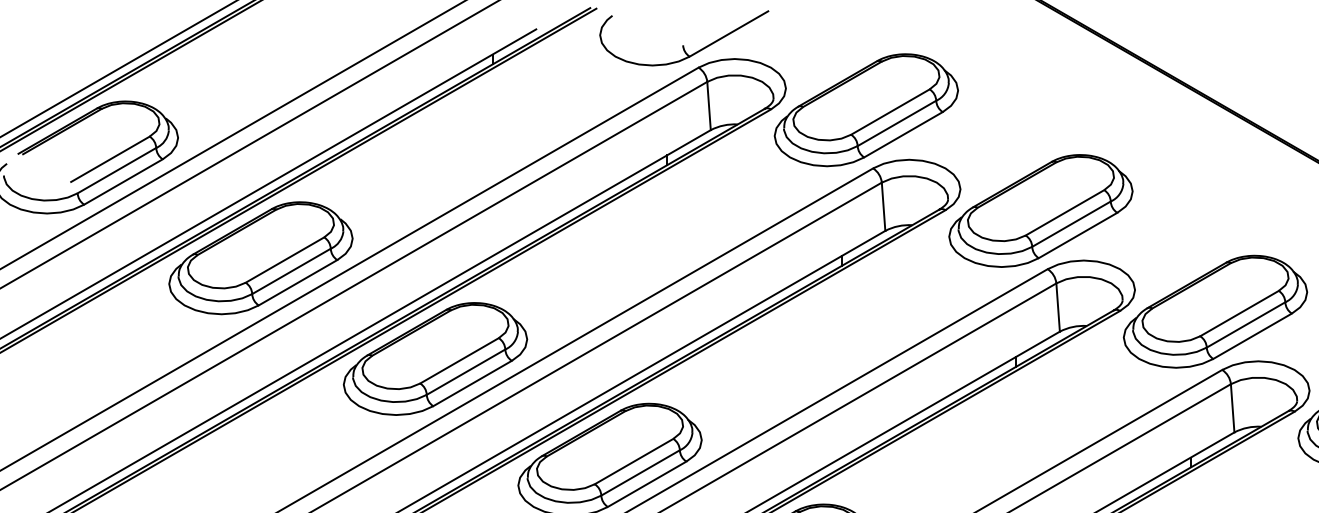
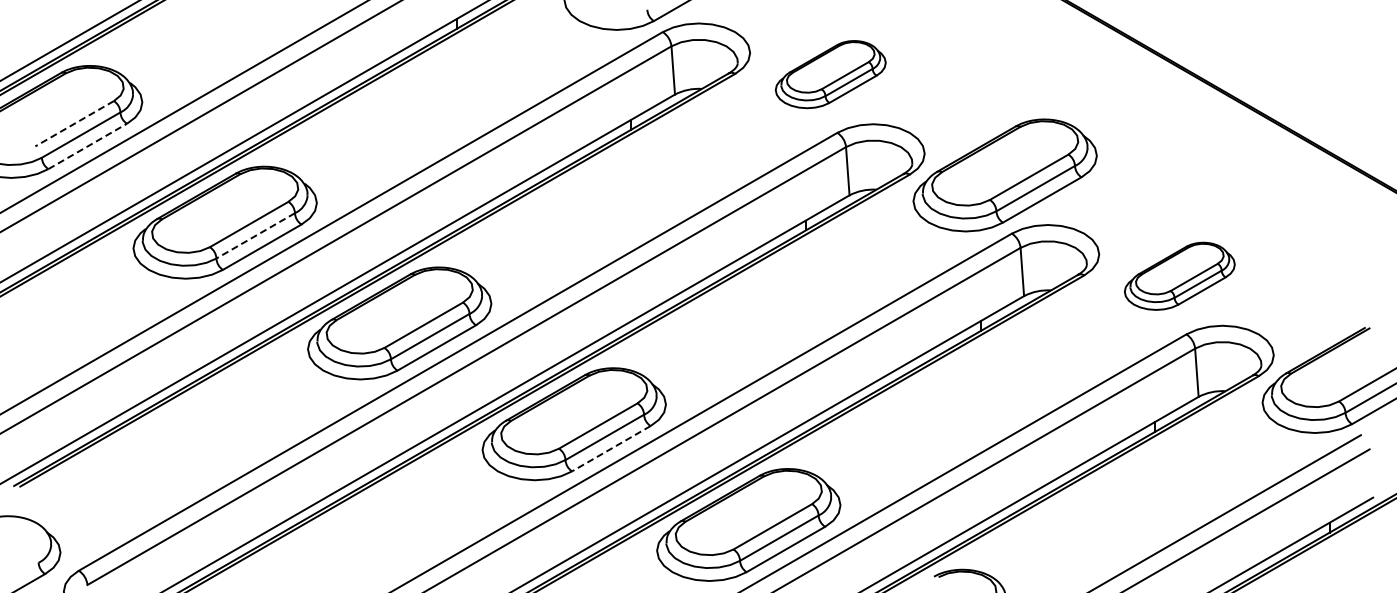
part: (866, 110) -> (830, 74), size x0.6
line: (110, 160) -> (74, 124), solid -> dashed
line: (124, 182) -> (88, 146), solid -> dashed
line: (291, 272) -> (255, 236), solid -> dashed
part: (1215, 312) -> (1179, 276), size x0.6
line: (646, 484) -> (610, 448), solid -> dashed

